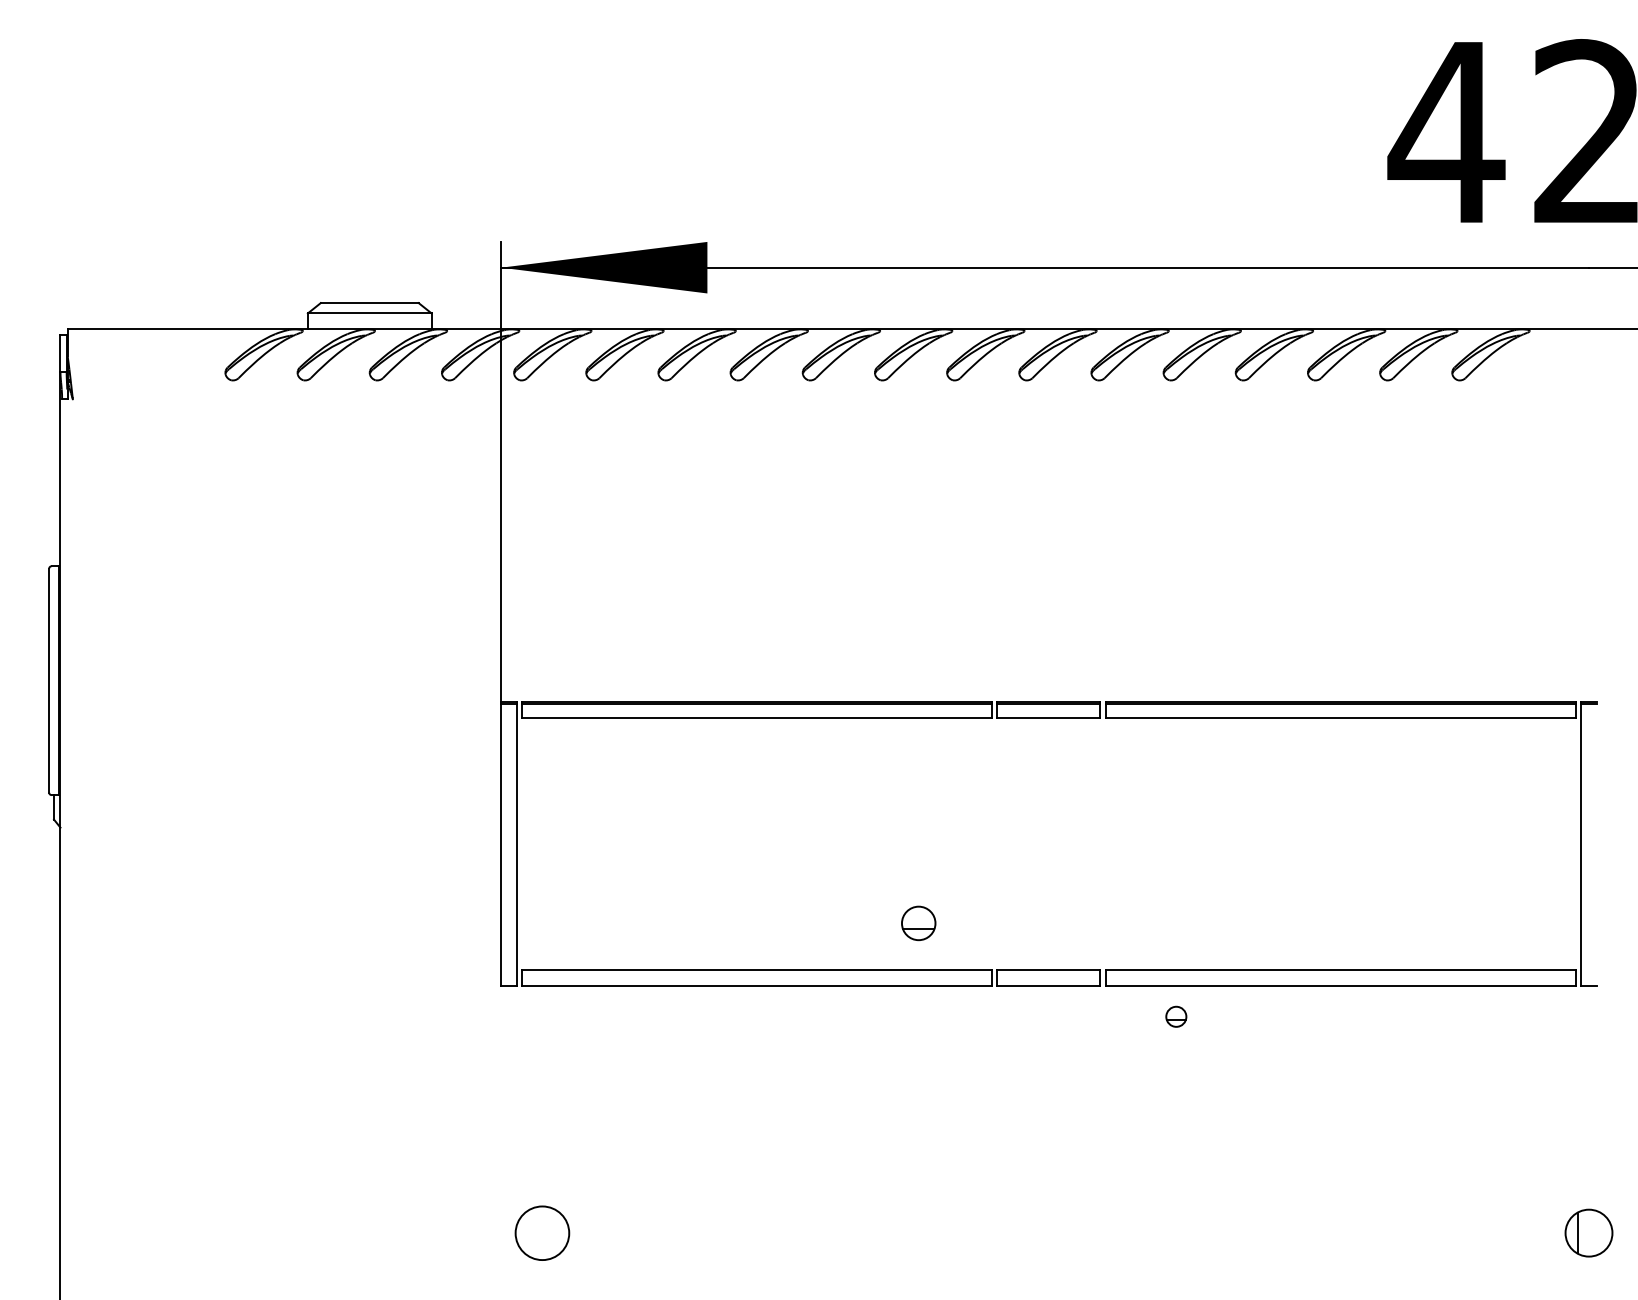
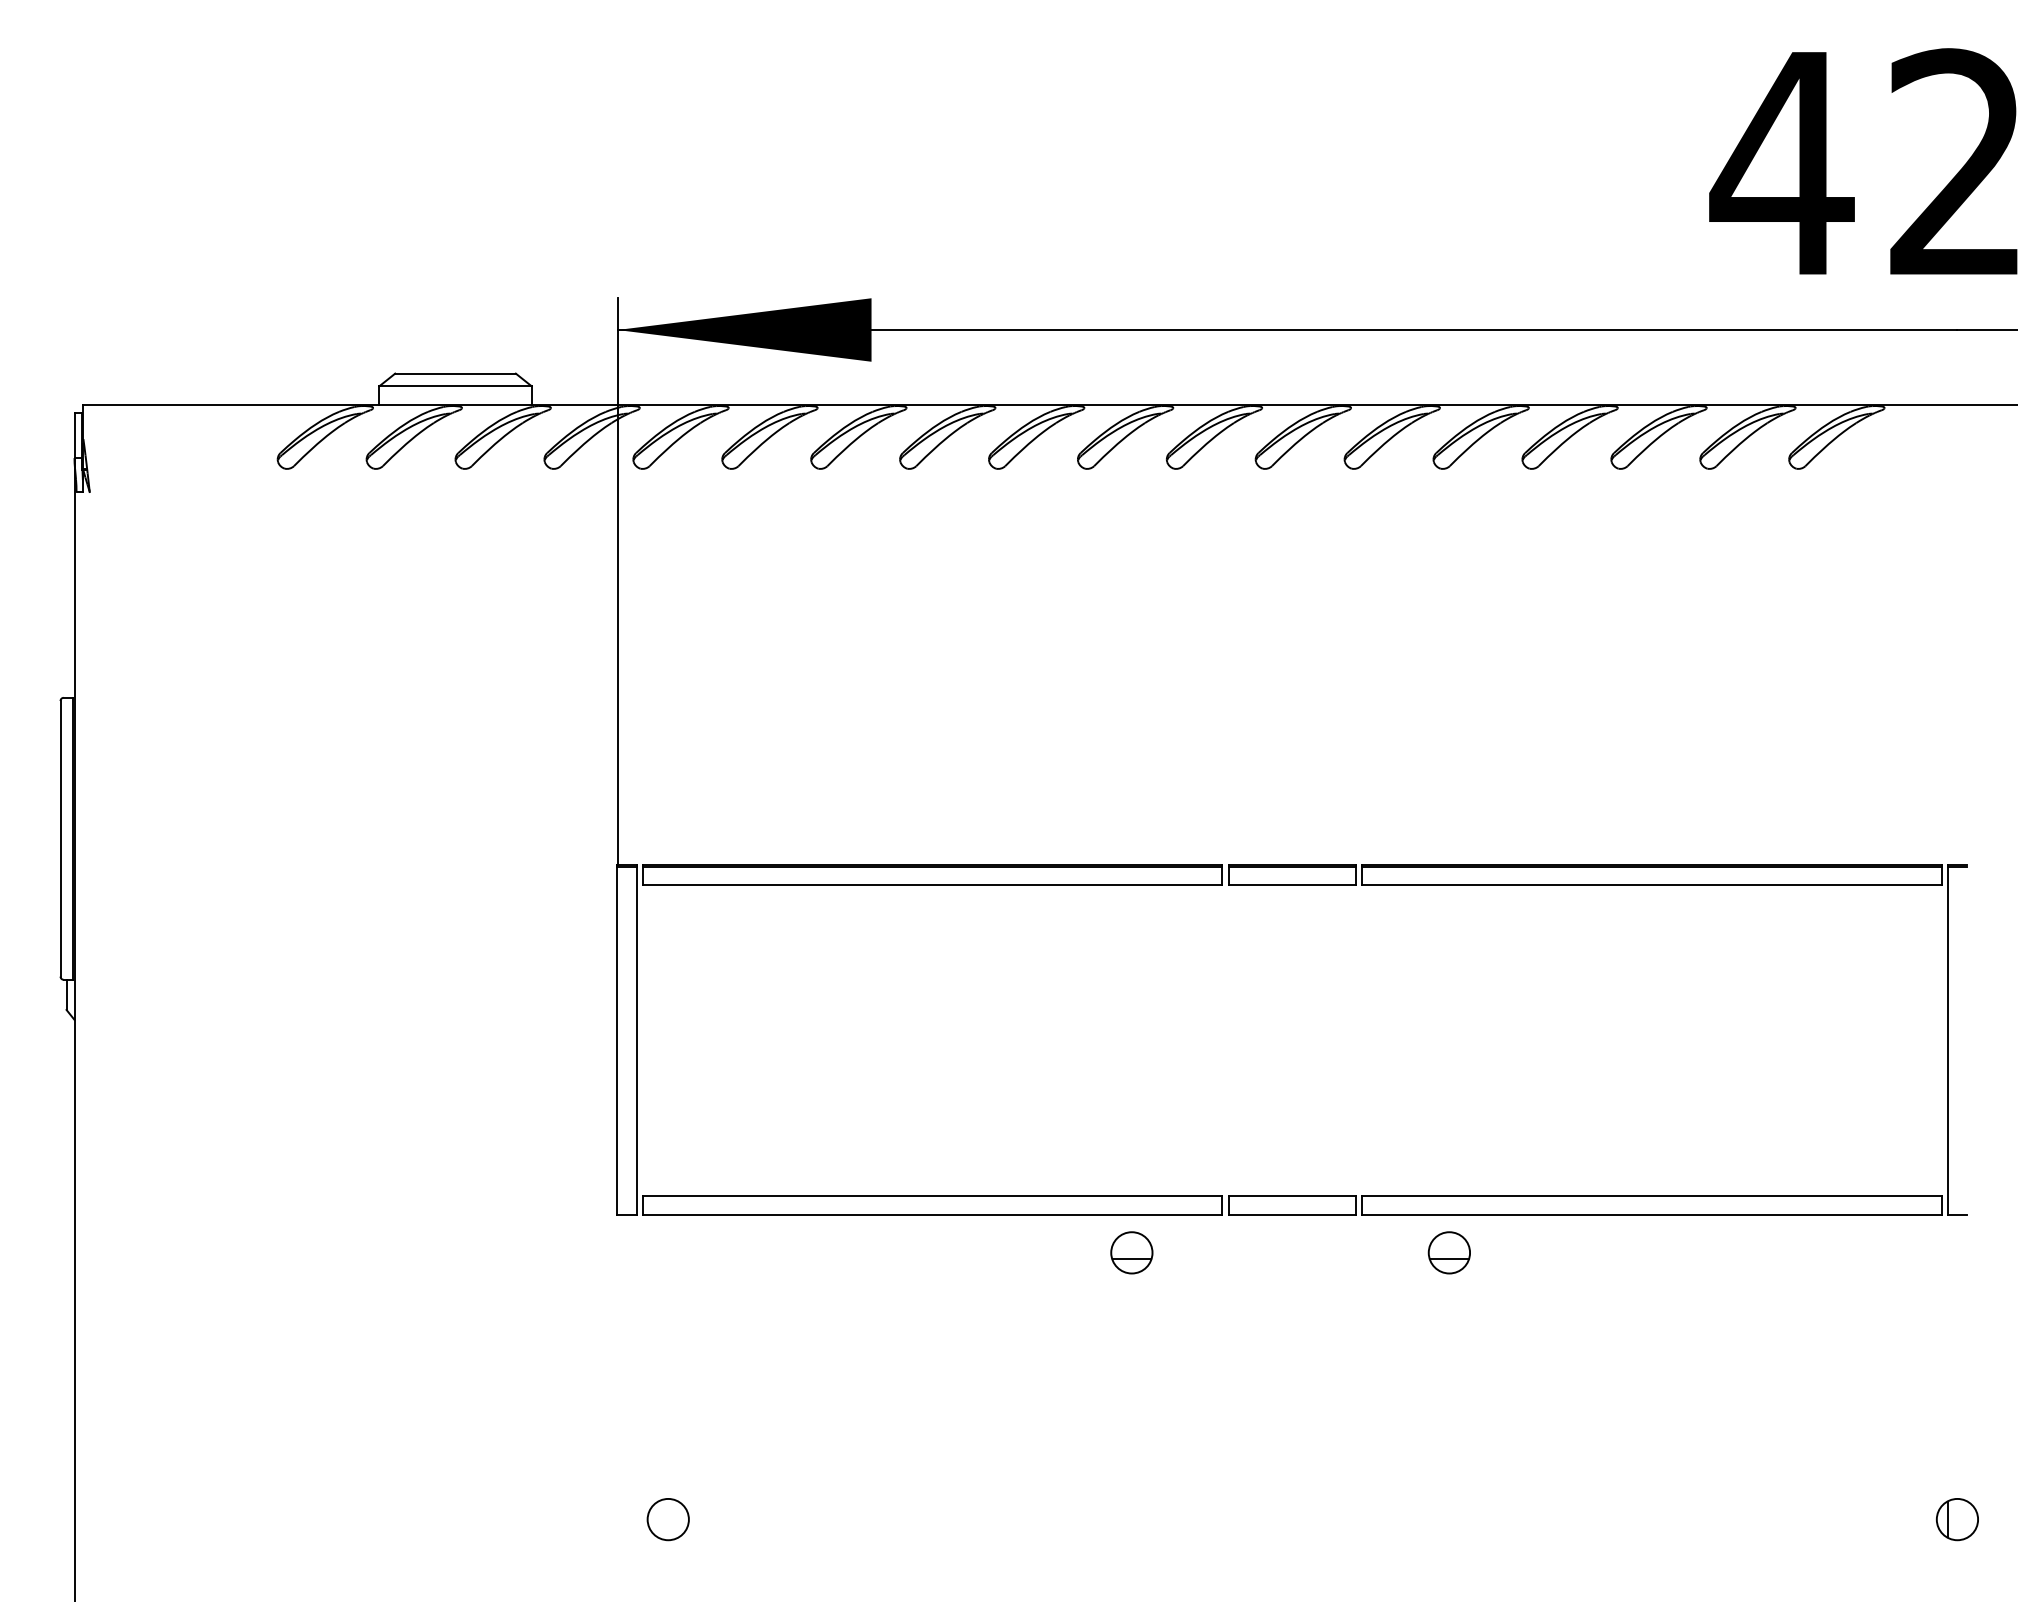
part: (918, 923) -> (1131, 1252), moved
part: (1175, 1016) -> (1448, 1252), size x1.67
circle: (541, 1233) -> (667, 1519), size x0.62
part: (1588, 1233) -> (1956, 1519), size x0.71

